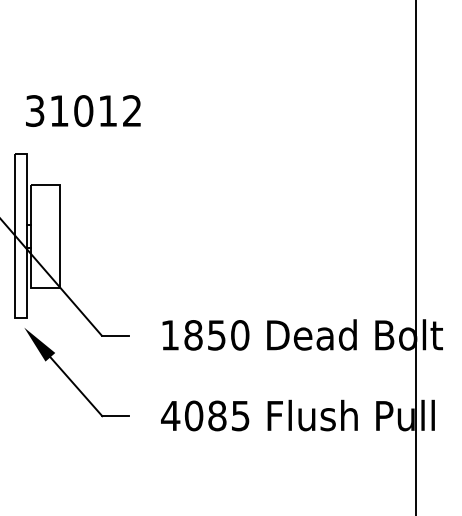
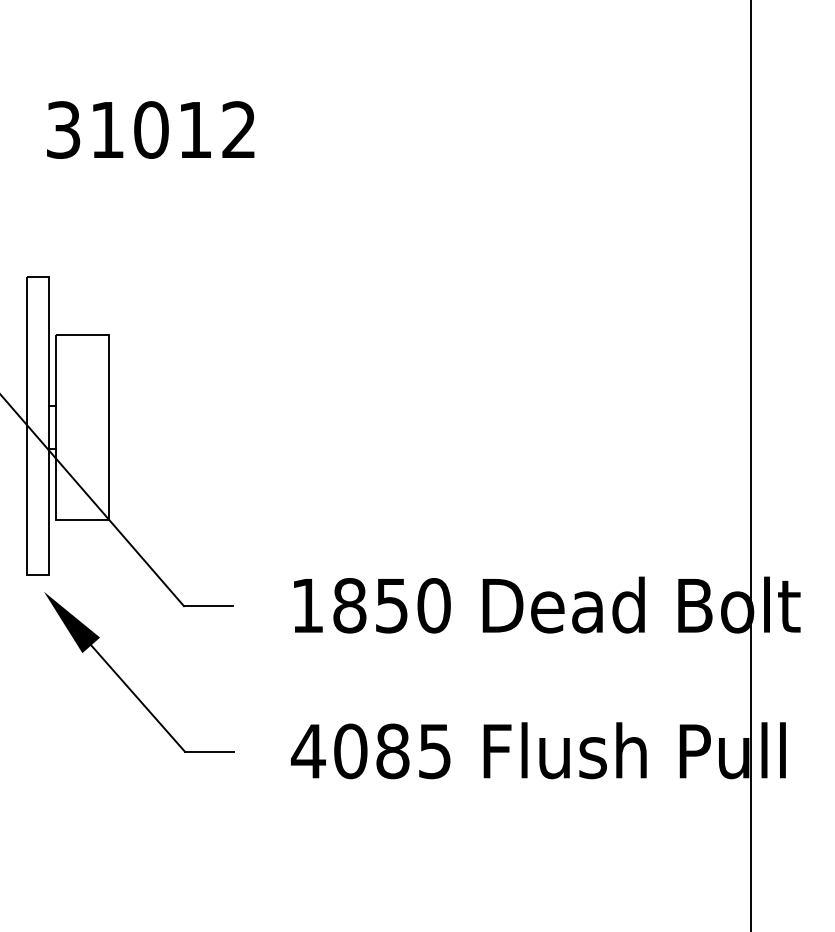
text: (83, 110) -> (151, 129), moved

